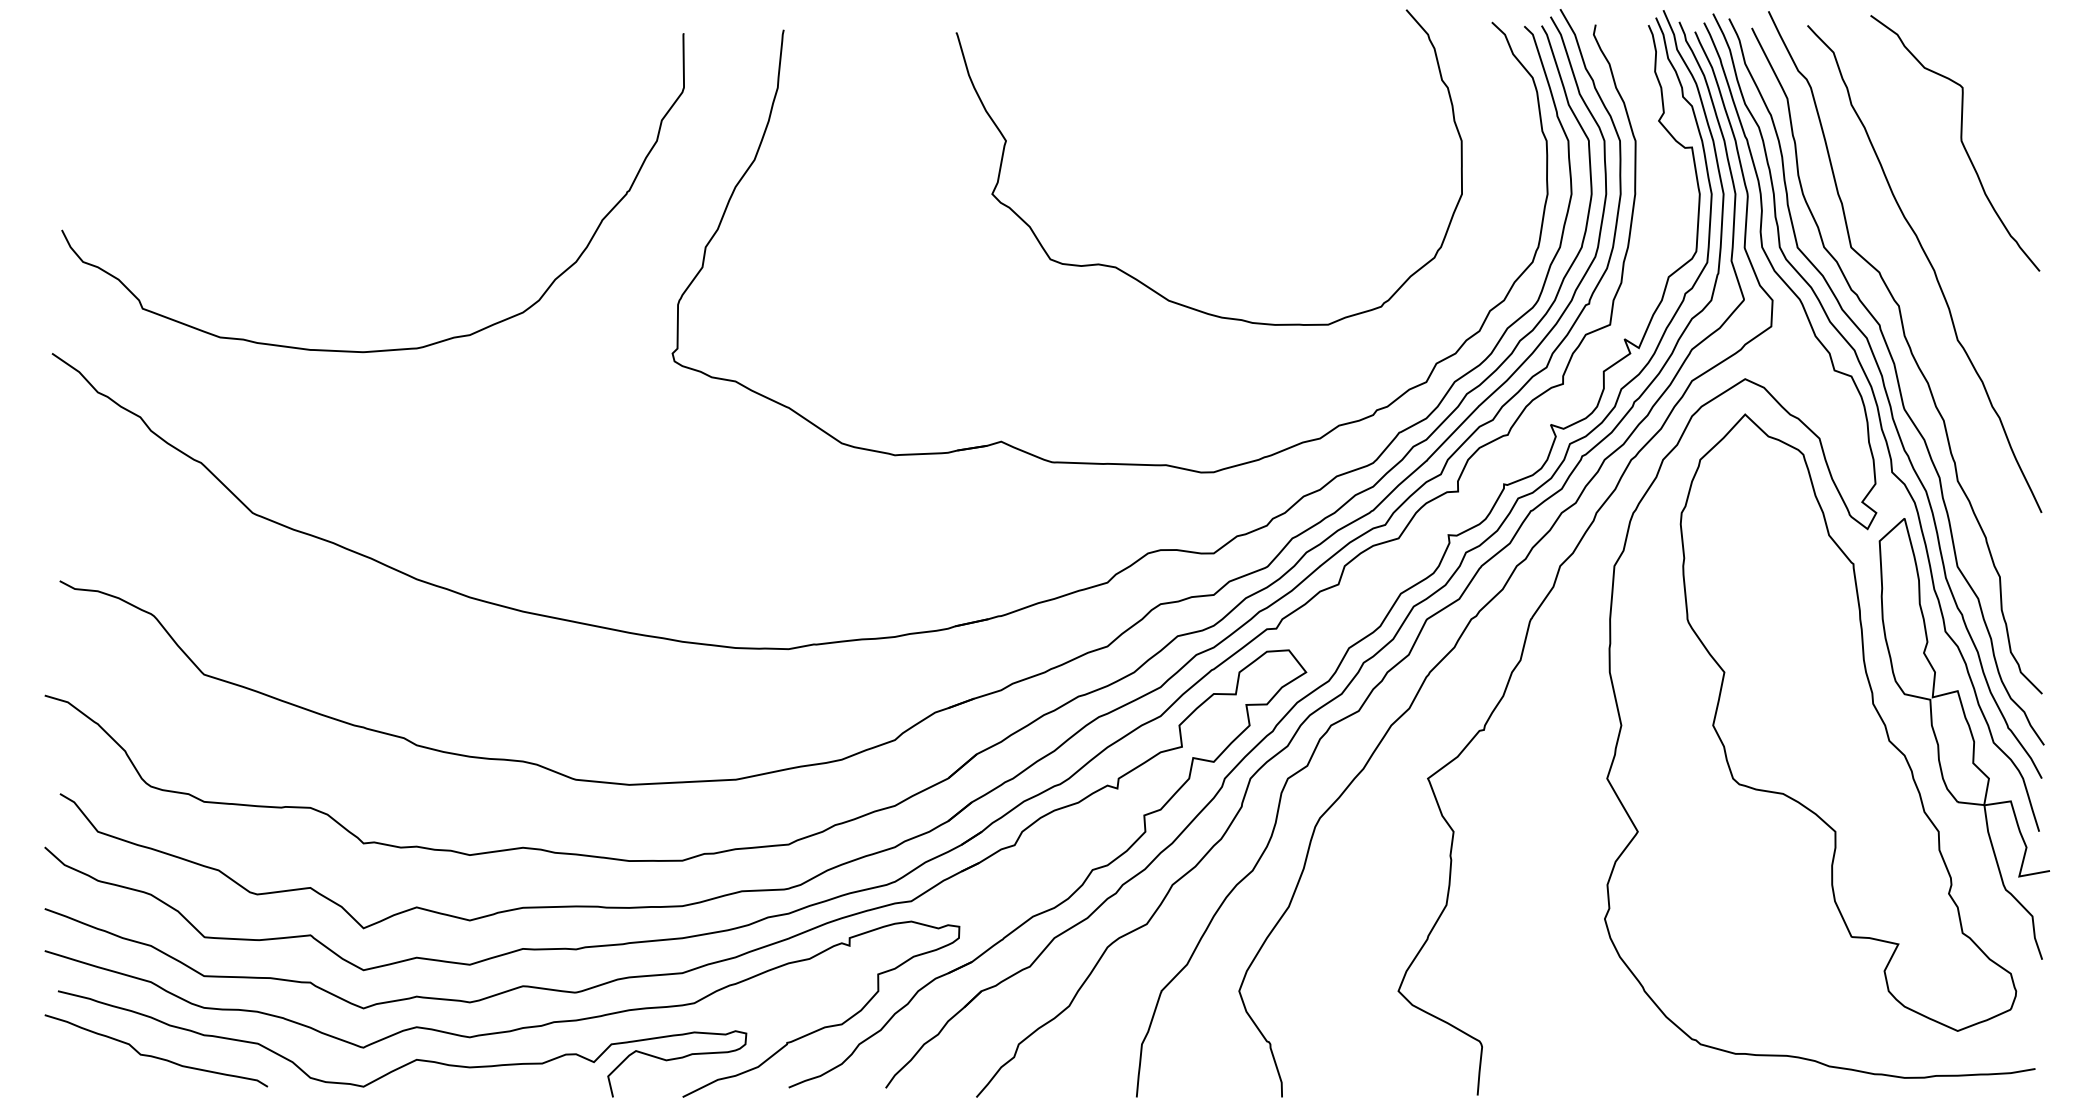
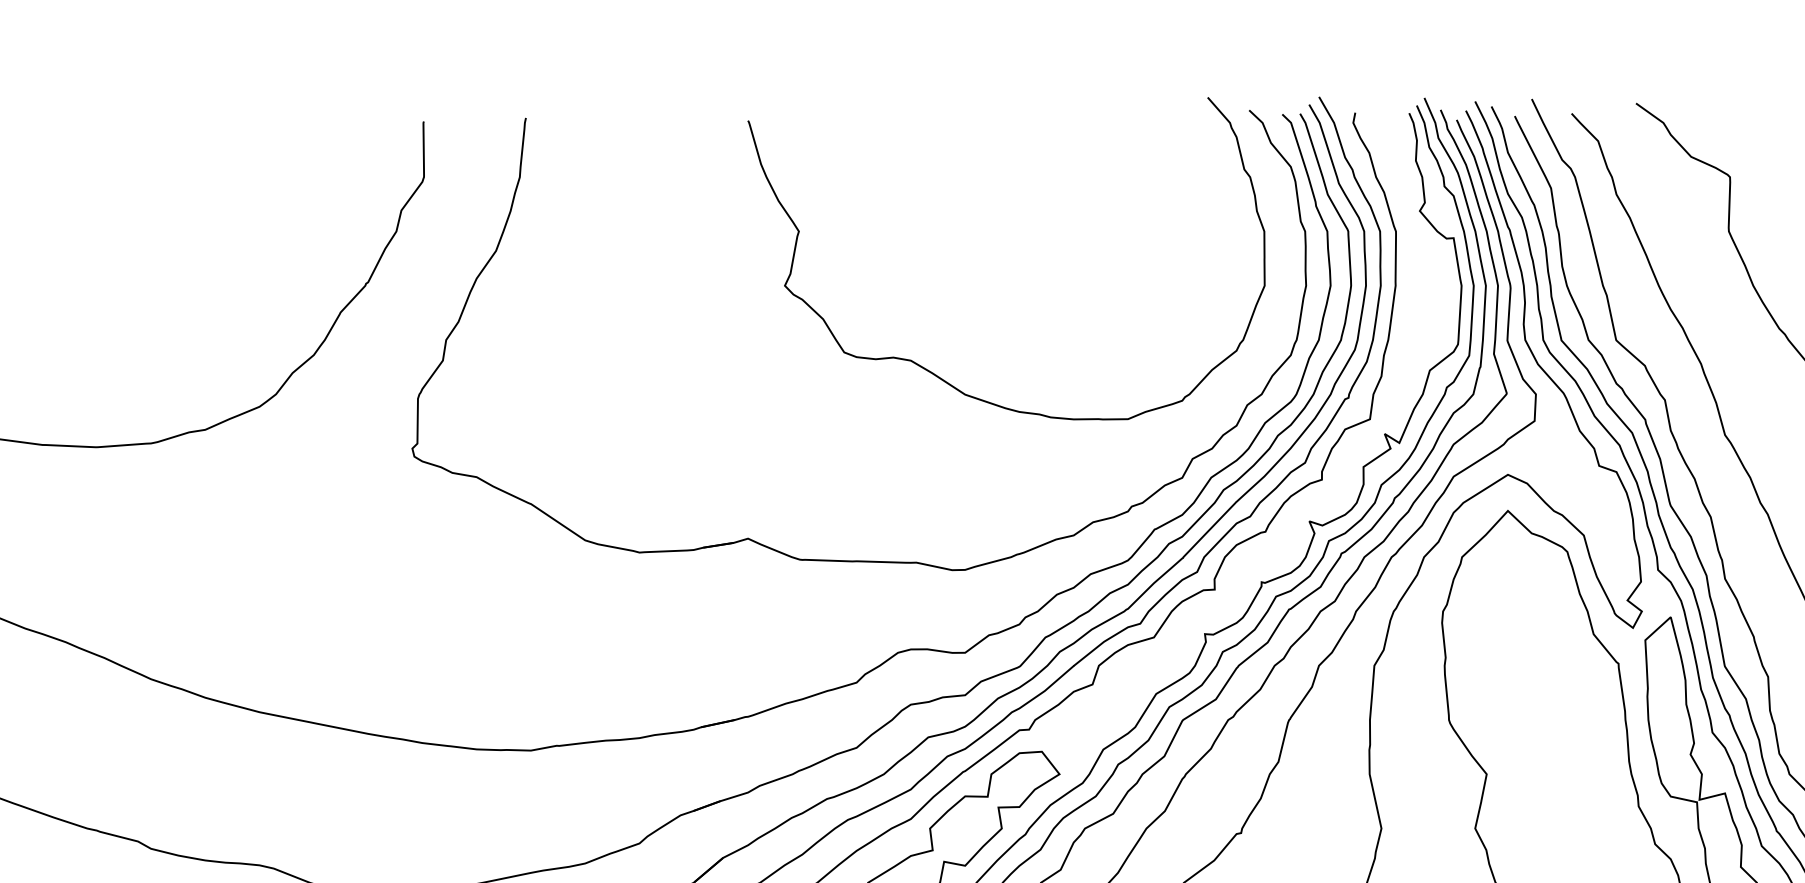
curve: (1138, 279) -> (934, 373), moved

